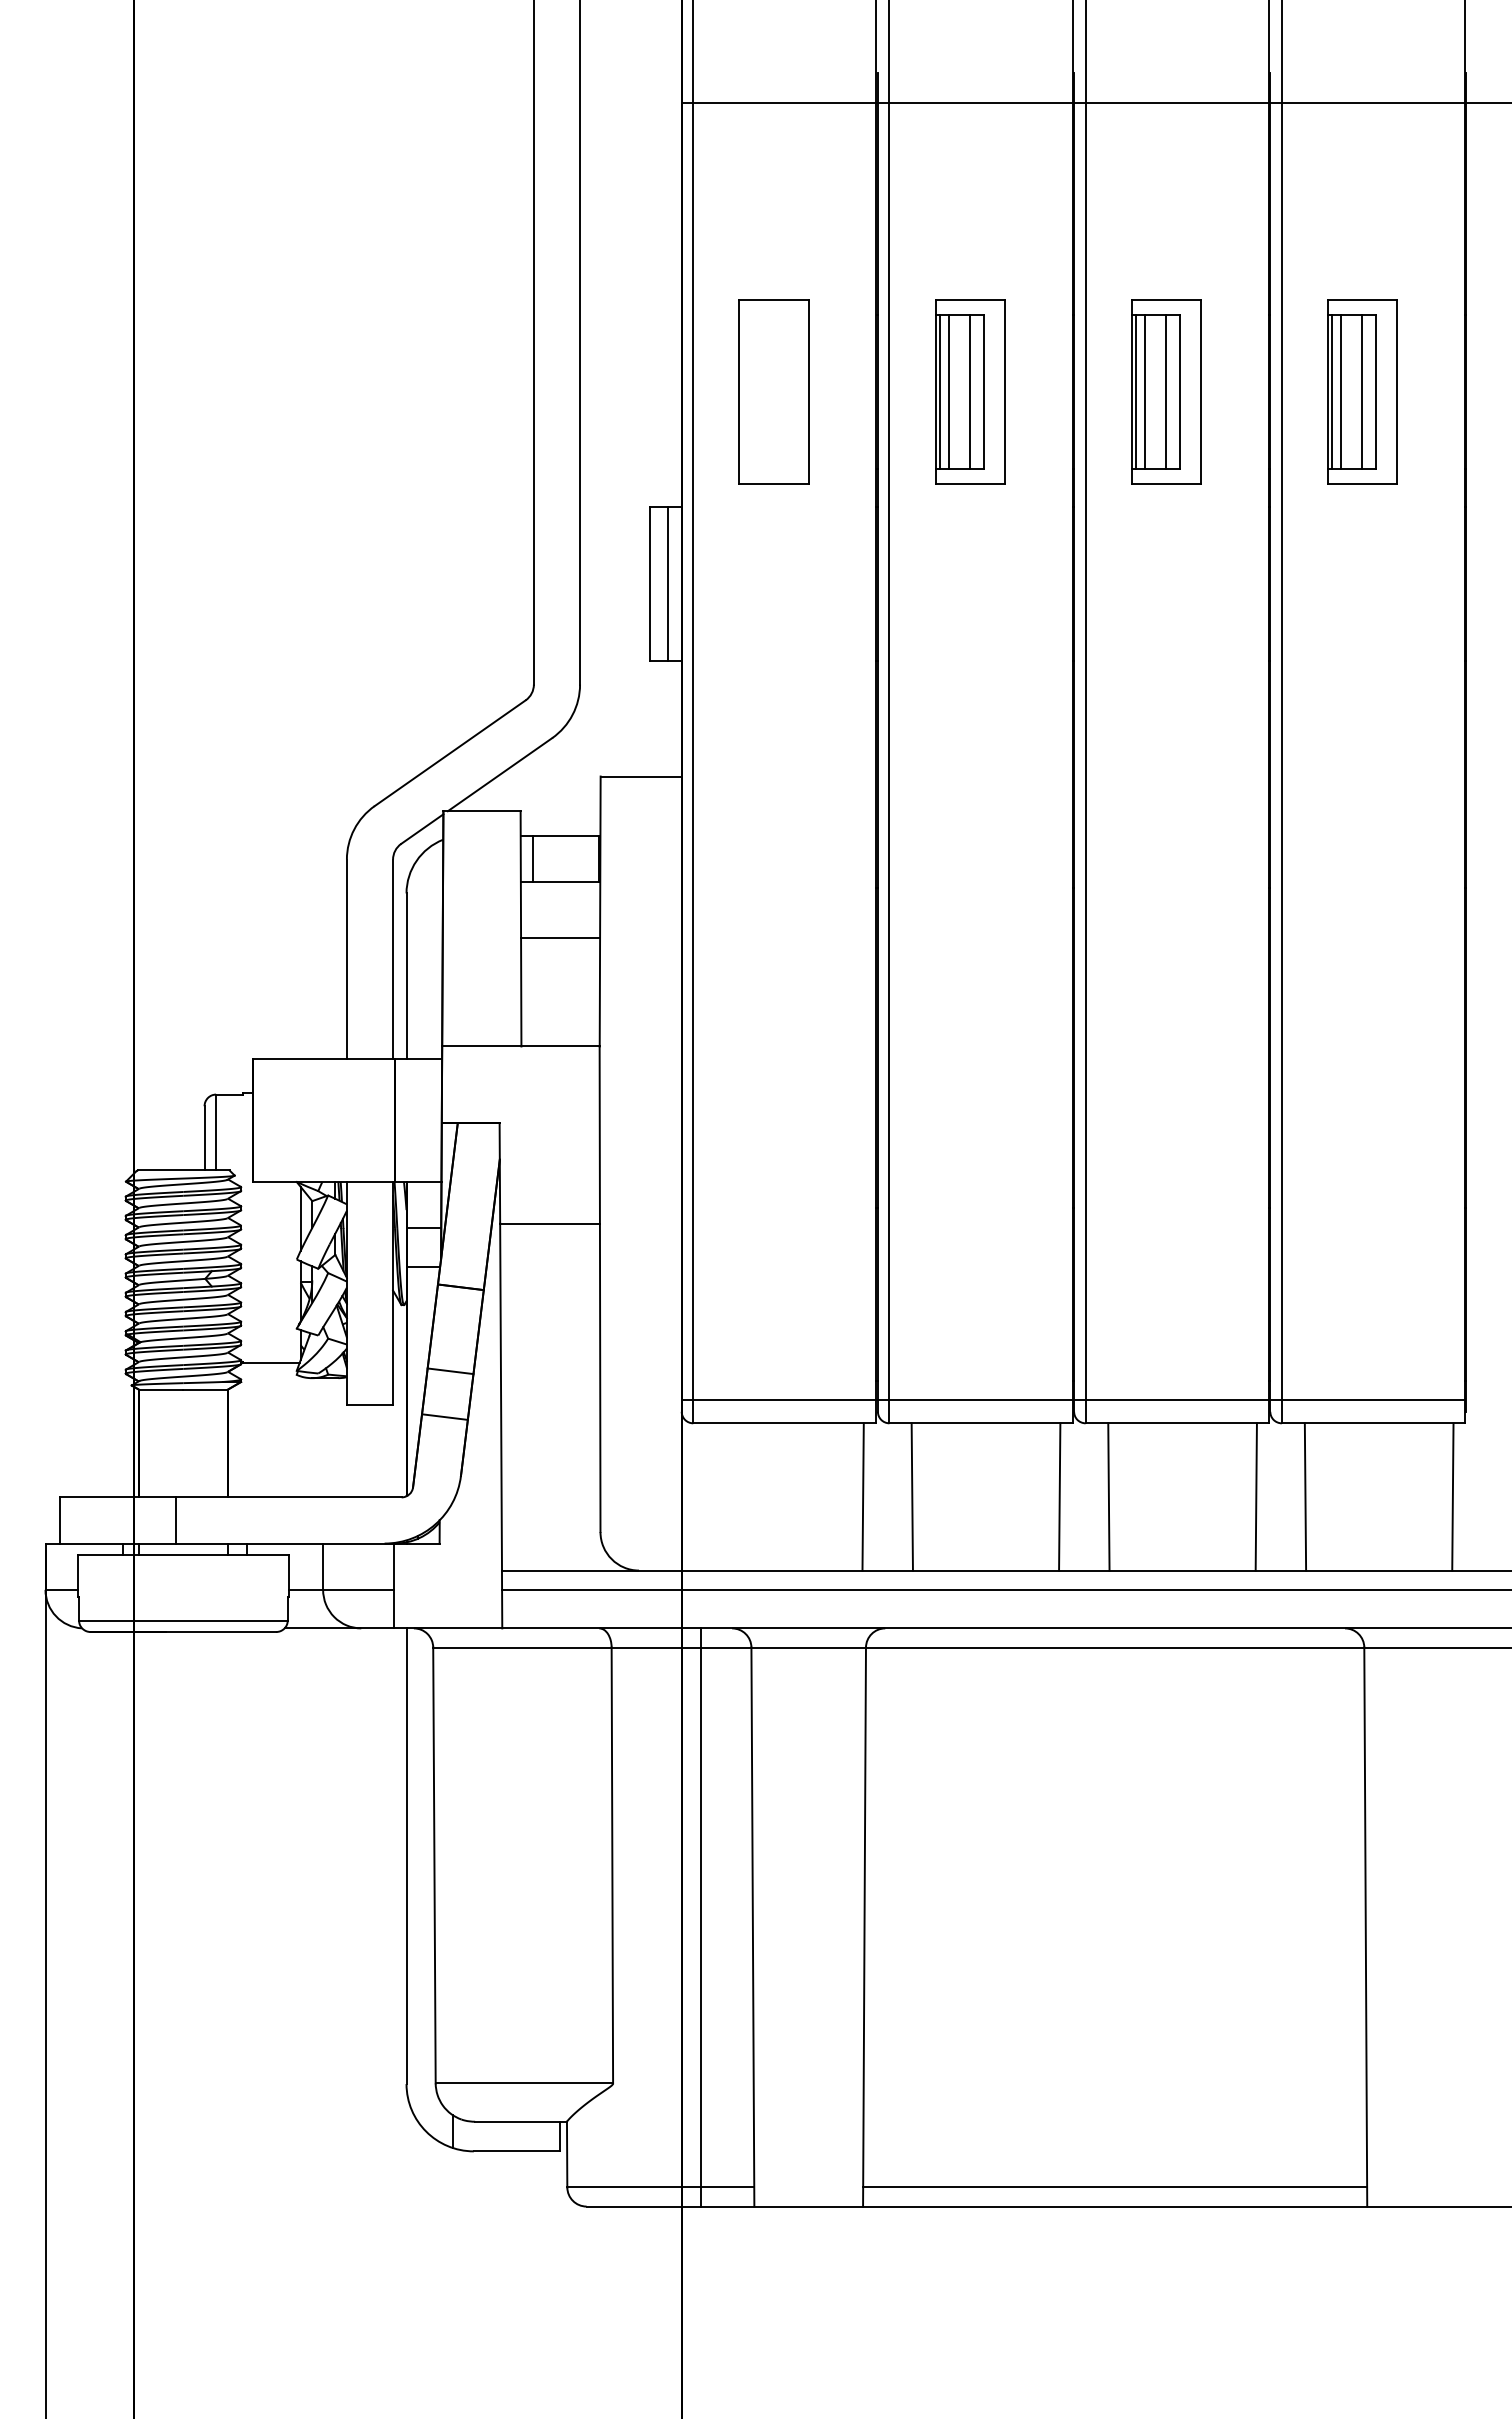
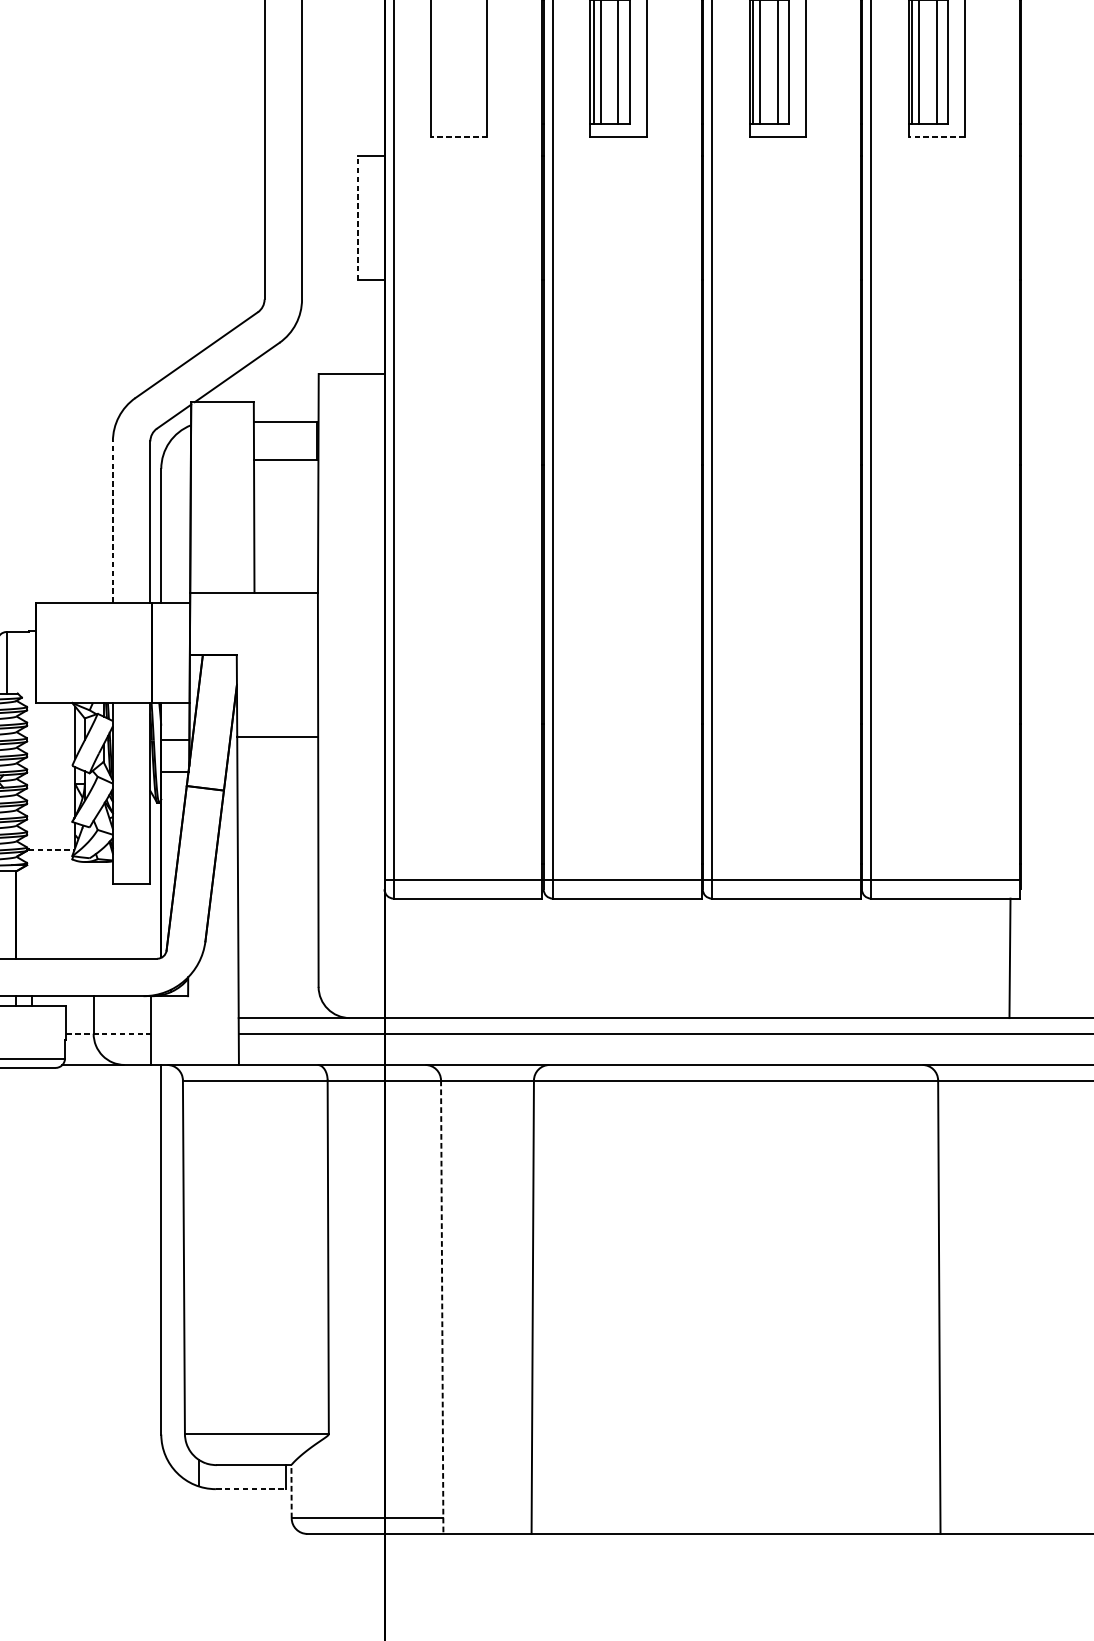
line: (774, 484) -> (459, 137), solid -> dashed
line: (1362, 484) -> (936, 137), solid -> dashed
line: (649, 584) -> (358, 218), solid -> dashed
line: (668, 584) -> (373, 218), removed
line: (533, 858) -> (264, 440), removed
line: (560, 938) -> (286, 505), removed
line: (346, 959) -> (112, 522), solid -> dashed
line: (271, 1362) -> (51, 849), solid -> dashed
line: (450, 1371) -> (196, 856), removed
line: (444, 1416) -> (192, 893), removed
line: (862, 1496) -> (531, 957), removed
line: (911, 1496) -> (570, 957), removed
line: (1059, 1496) -> (690, 957), removed
line: (1108, 1496) -> (730, 957), removed
line: (1255, 1496) -> (849, 957), removed
line: (1305, 1496) -> (890, 957), removed
line: (341, 1589) -> (108, 1033), solid -> dashed
line: (700, 1917) -> (399, 1299), removed
line: (752, 1927) -> (441, 1307), solid -> dashed
line: (517, 2151) -> (251, 1489), solid -> dashed
line: (567, 2154) -> (291, 1491), solid -> dashed
line: (1115, 2187) -> (736, 1518), removed

